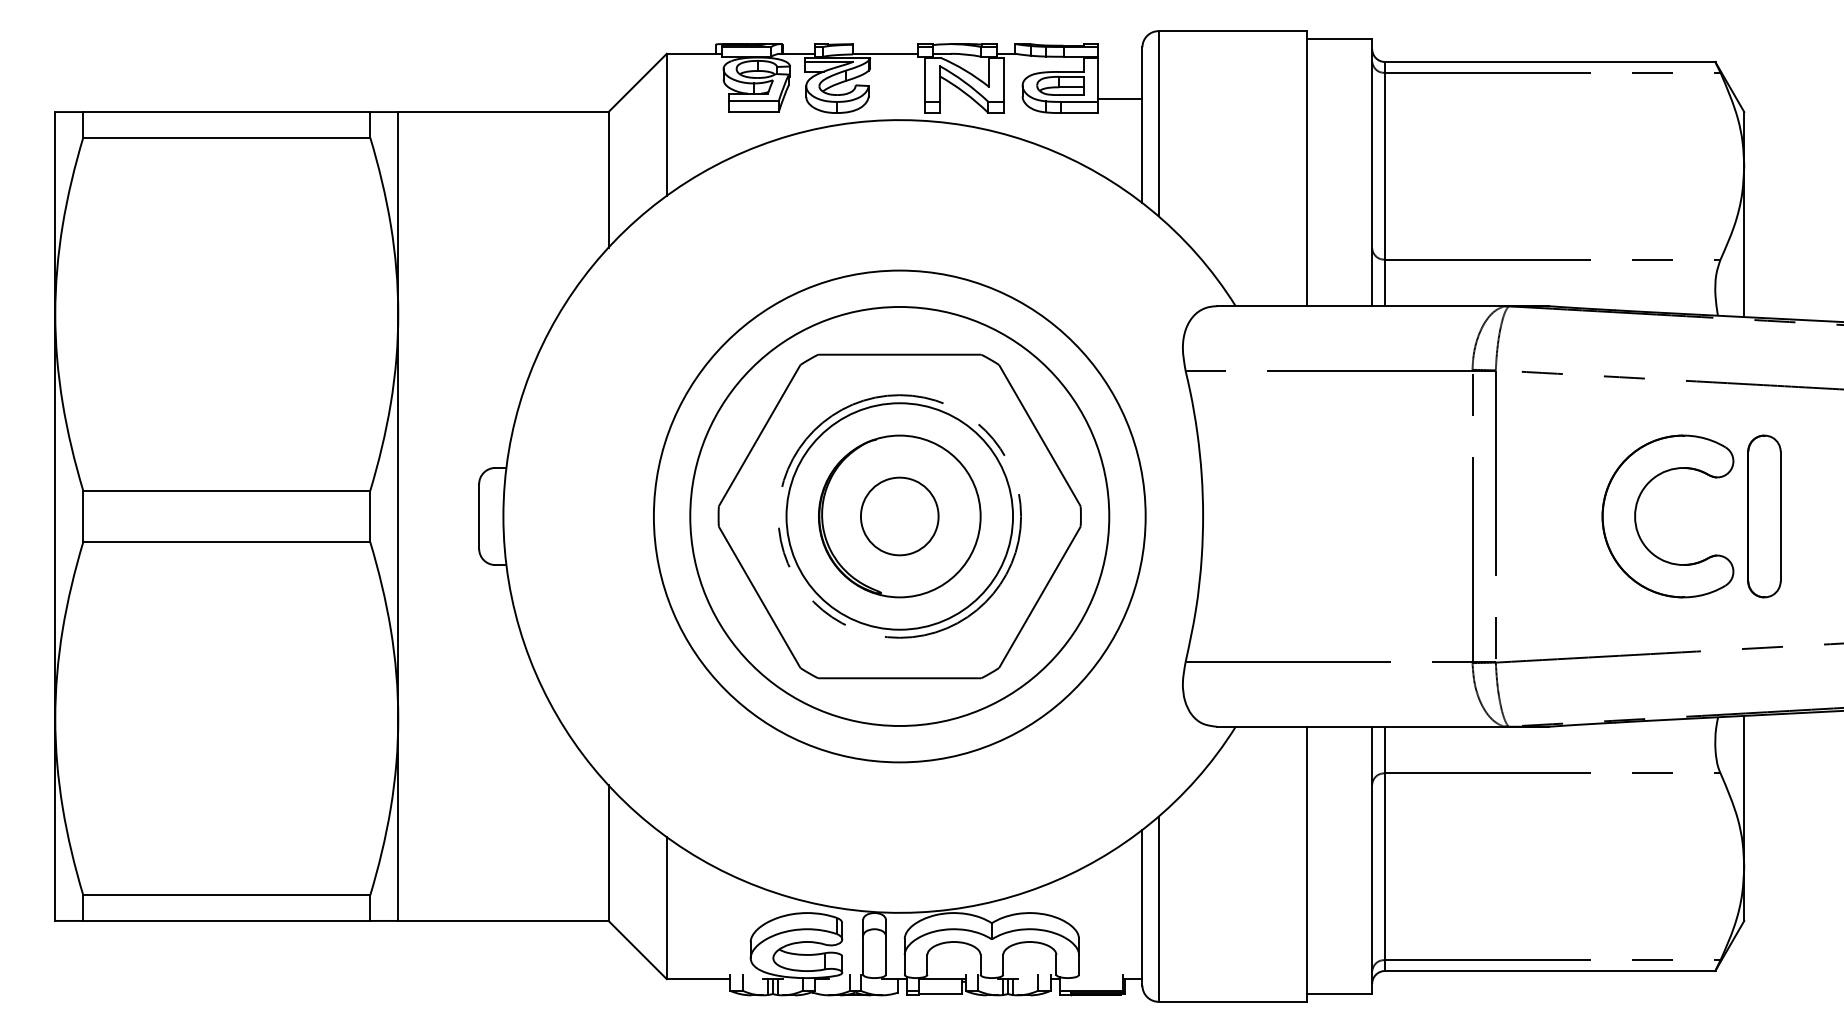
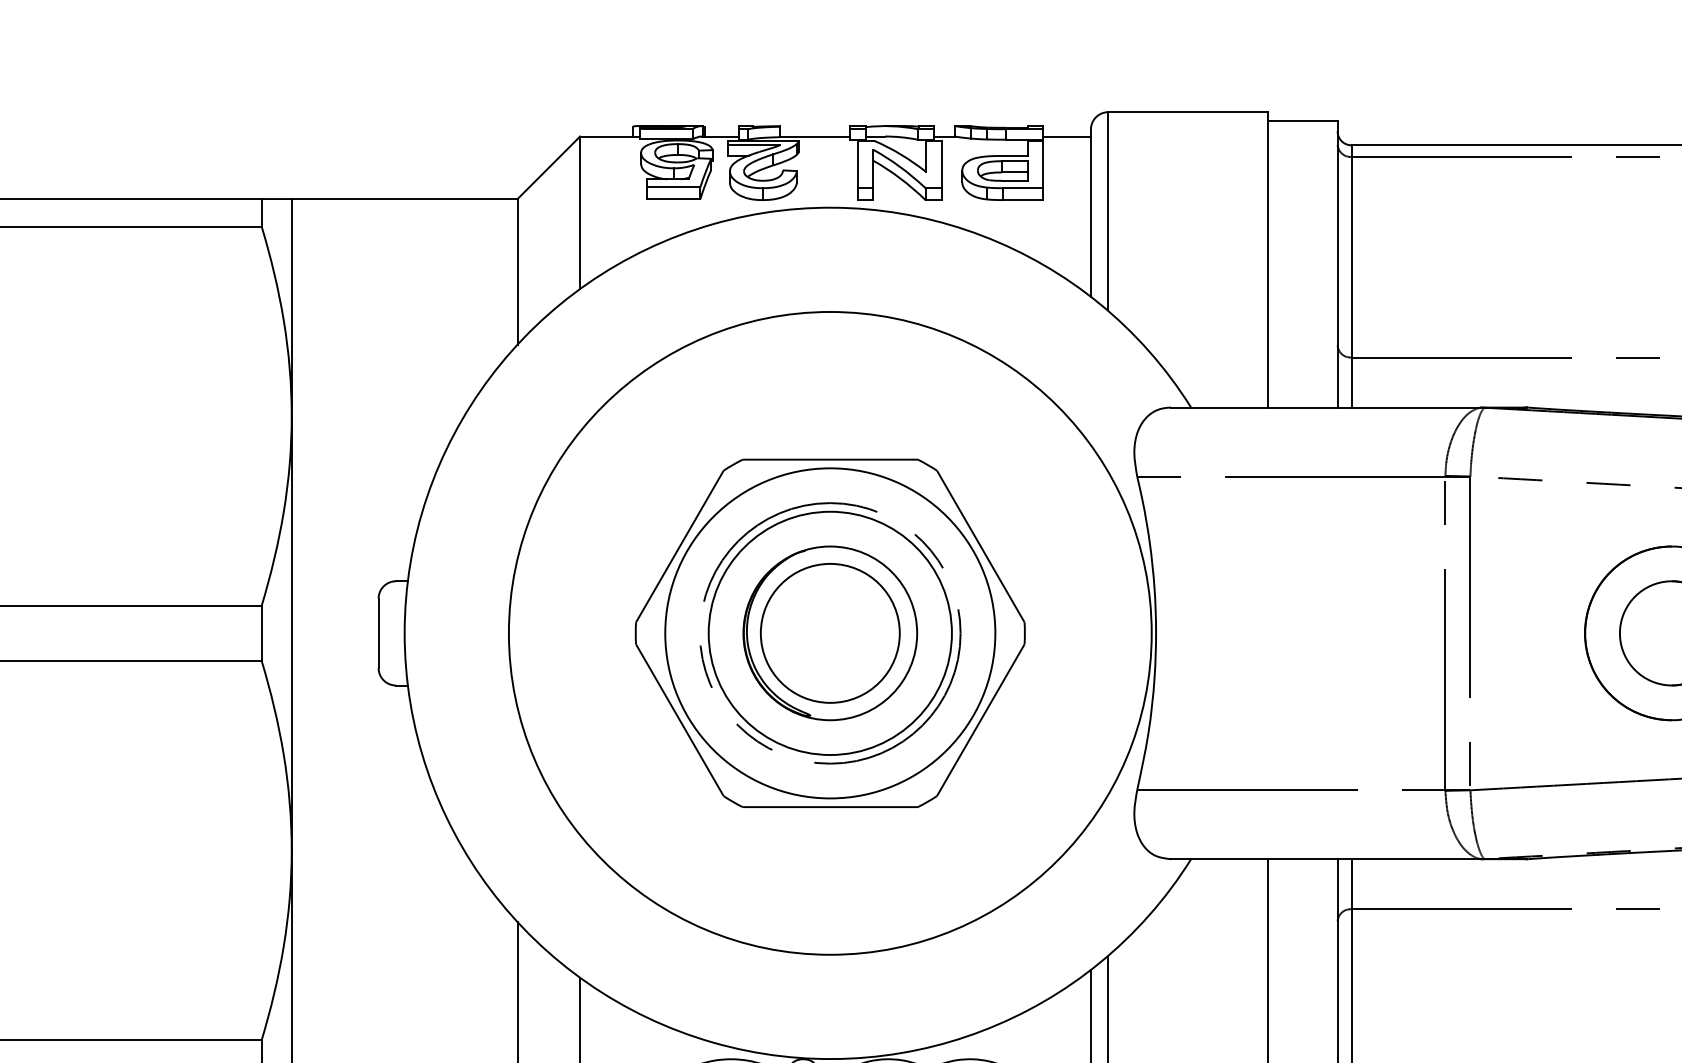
line: (1120, 98) -> (1067, 136), moved
circle: (899, 516) -> (830, 633), size x0.62
circle: (899, 516) -> (830, 633), size x1.43
circle: (899, 516) -> (830, 633), size x1.67

